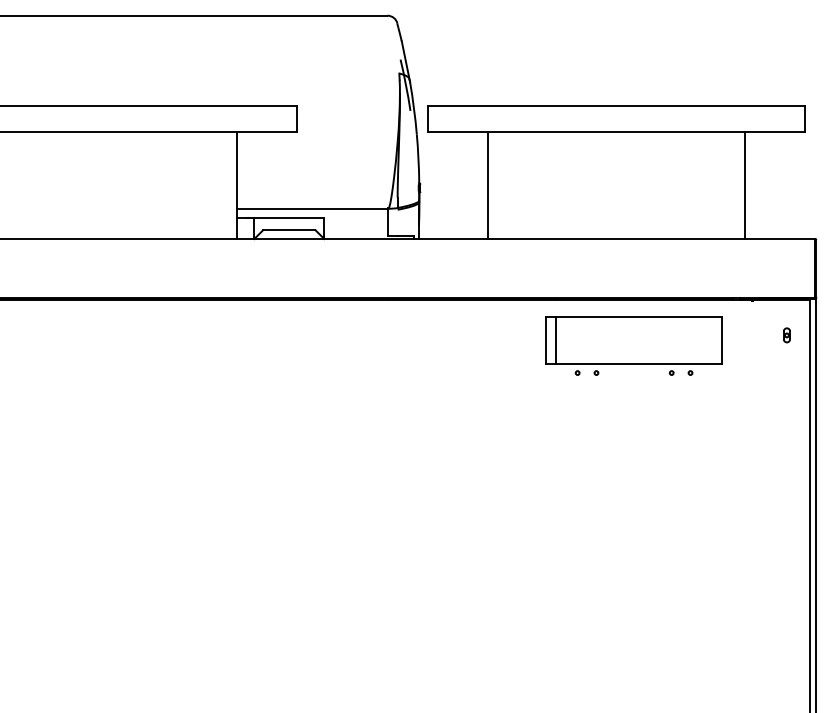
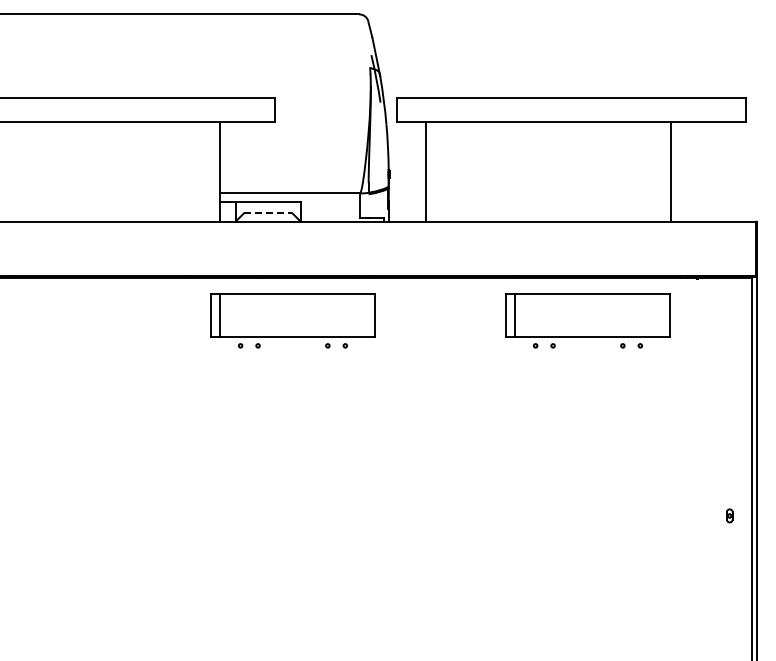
line: (488, 185) -> (426, 171), moved
line: (745, 185) -> (671, 171), moved
line: (289, 230) -> (268, 213), solid -> dashed
part: (786, 334) -> (729, 515), moved
part: (315, 345) -> (292, 320), added

